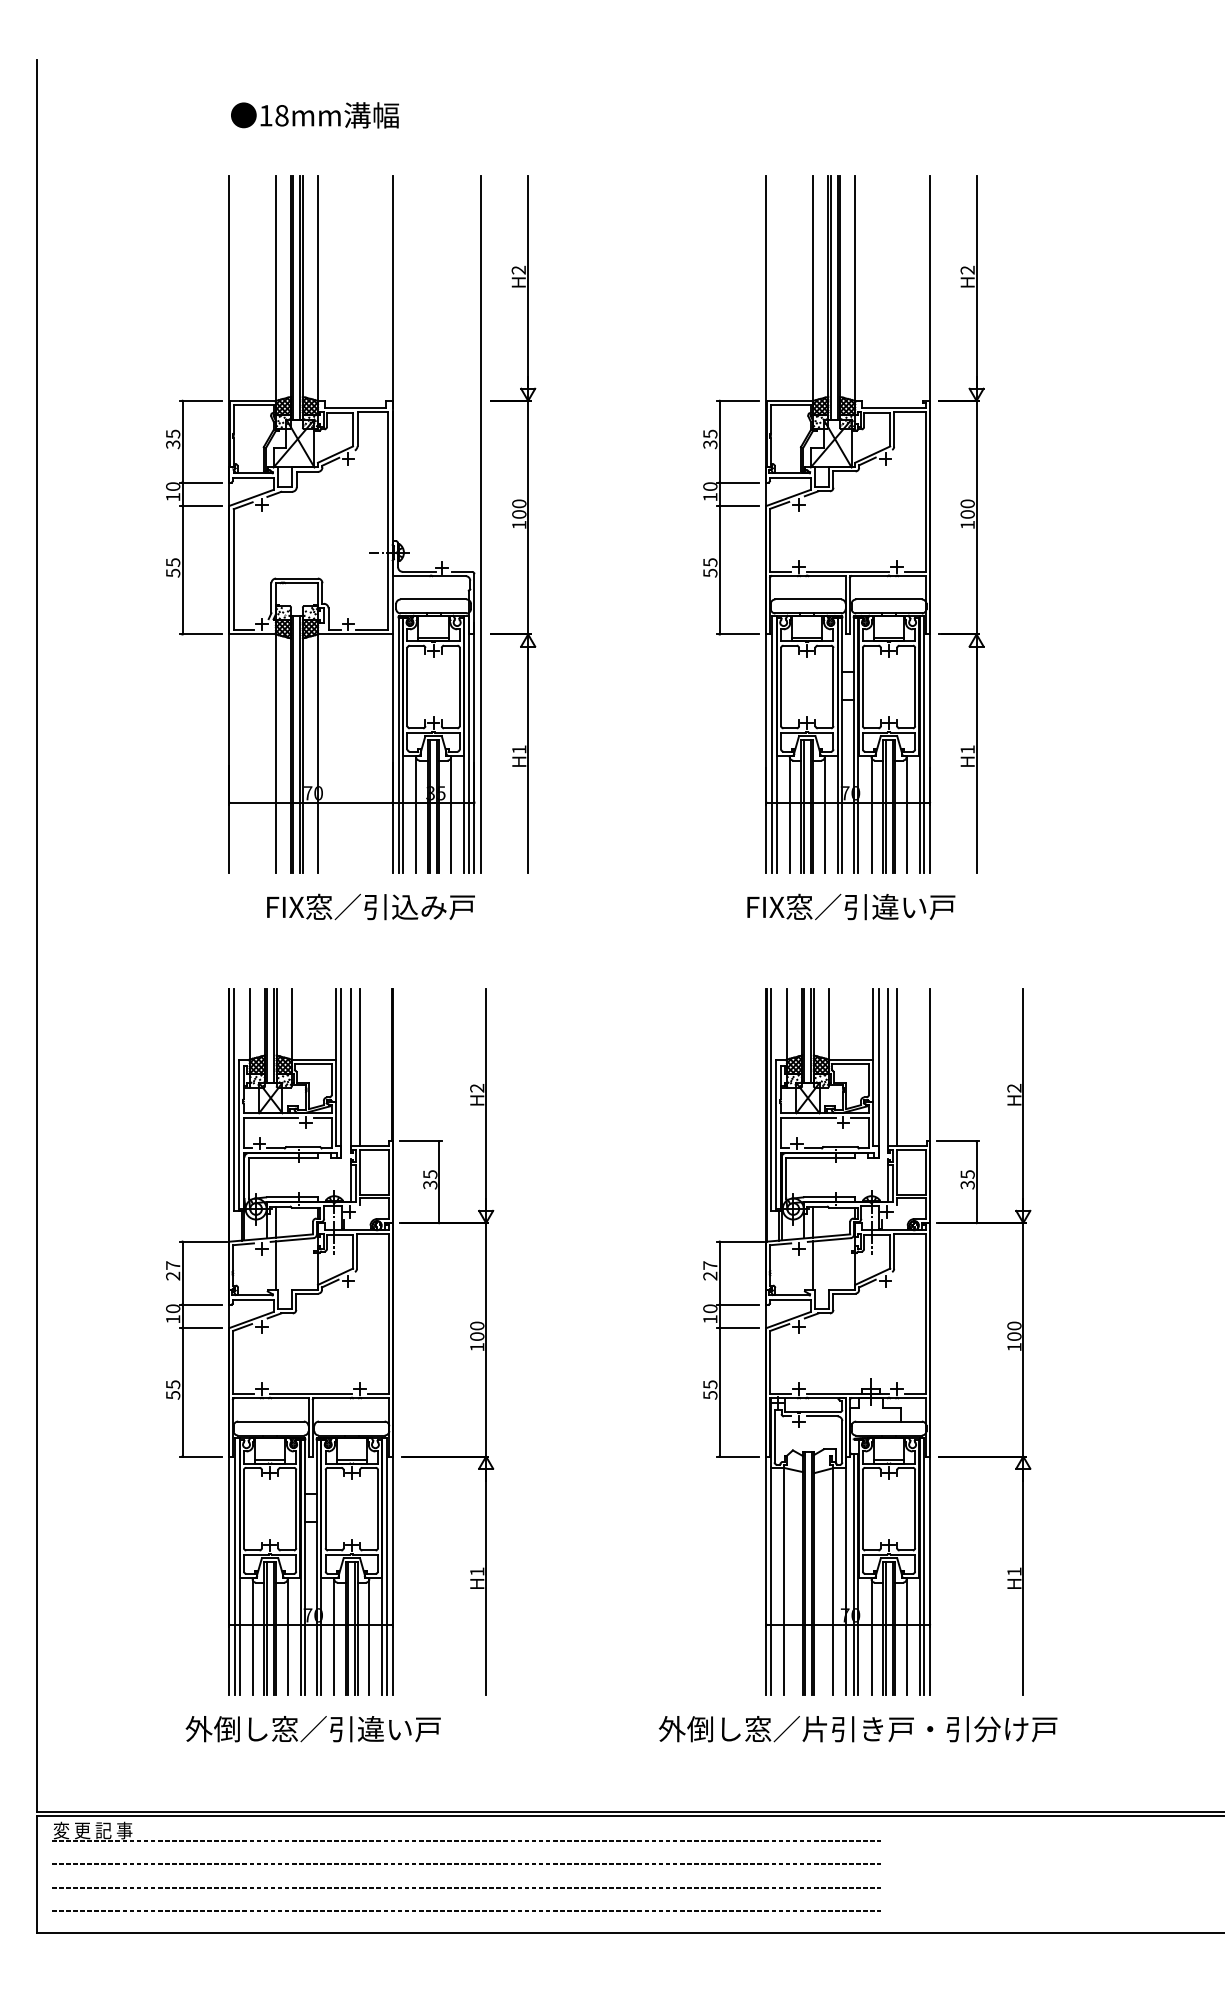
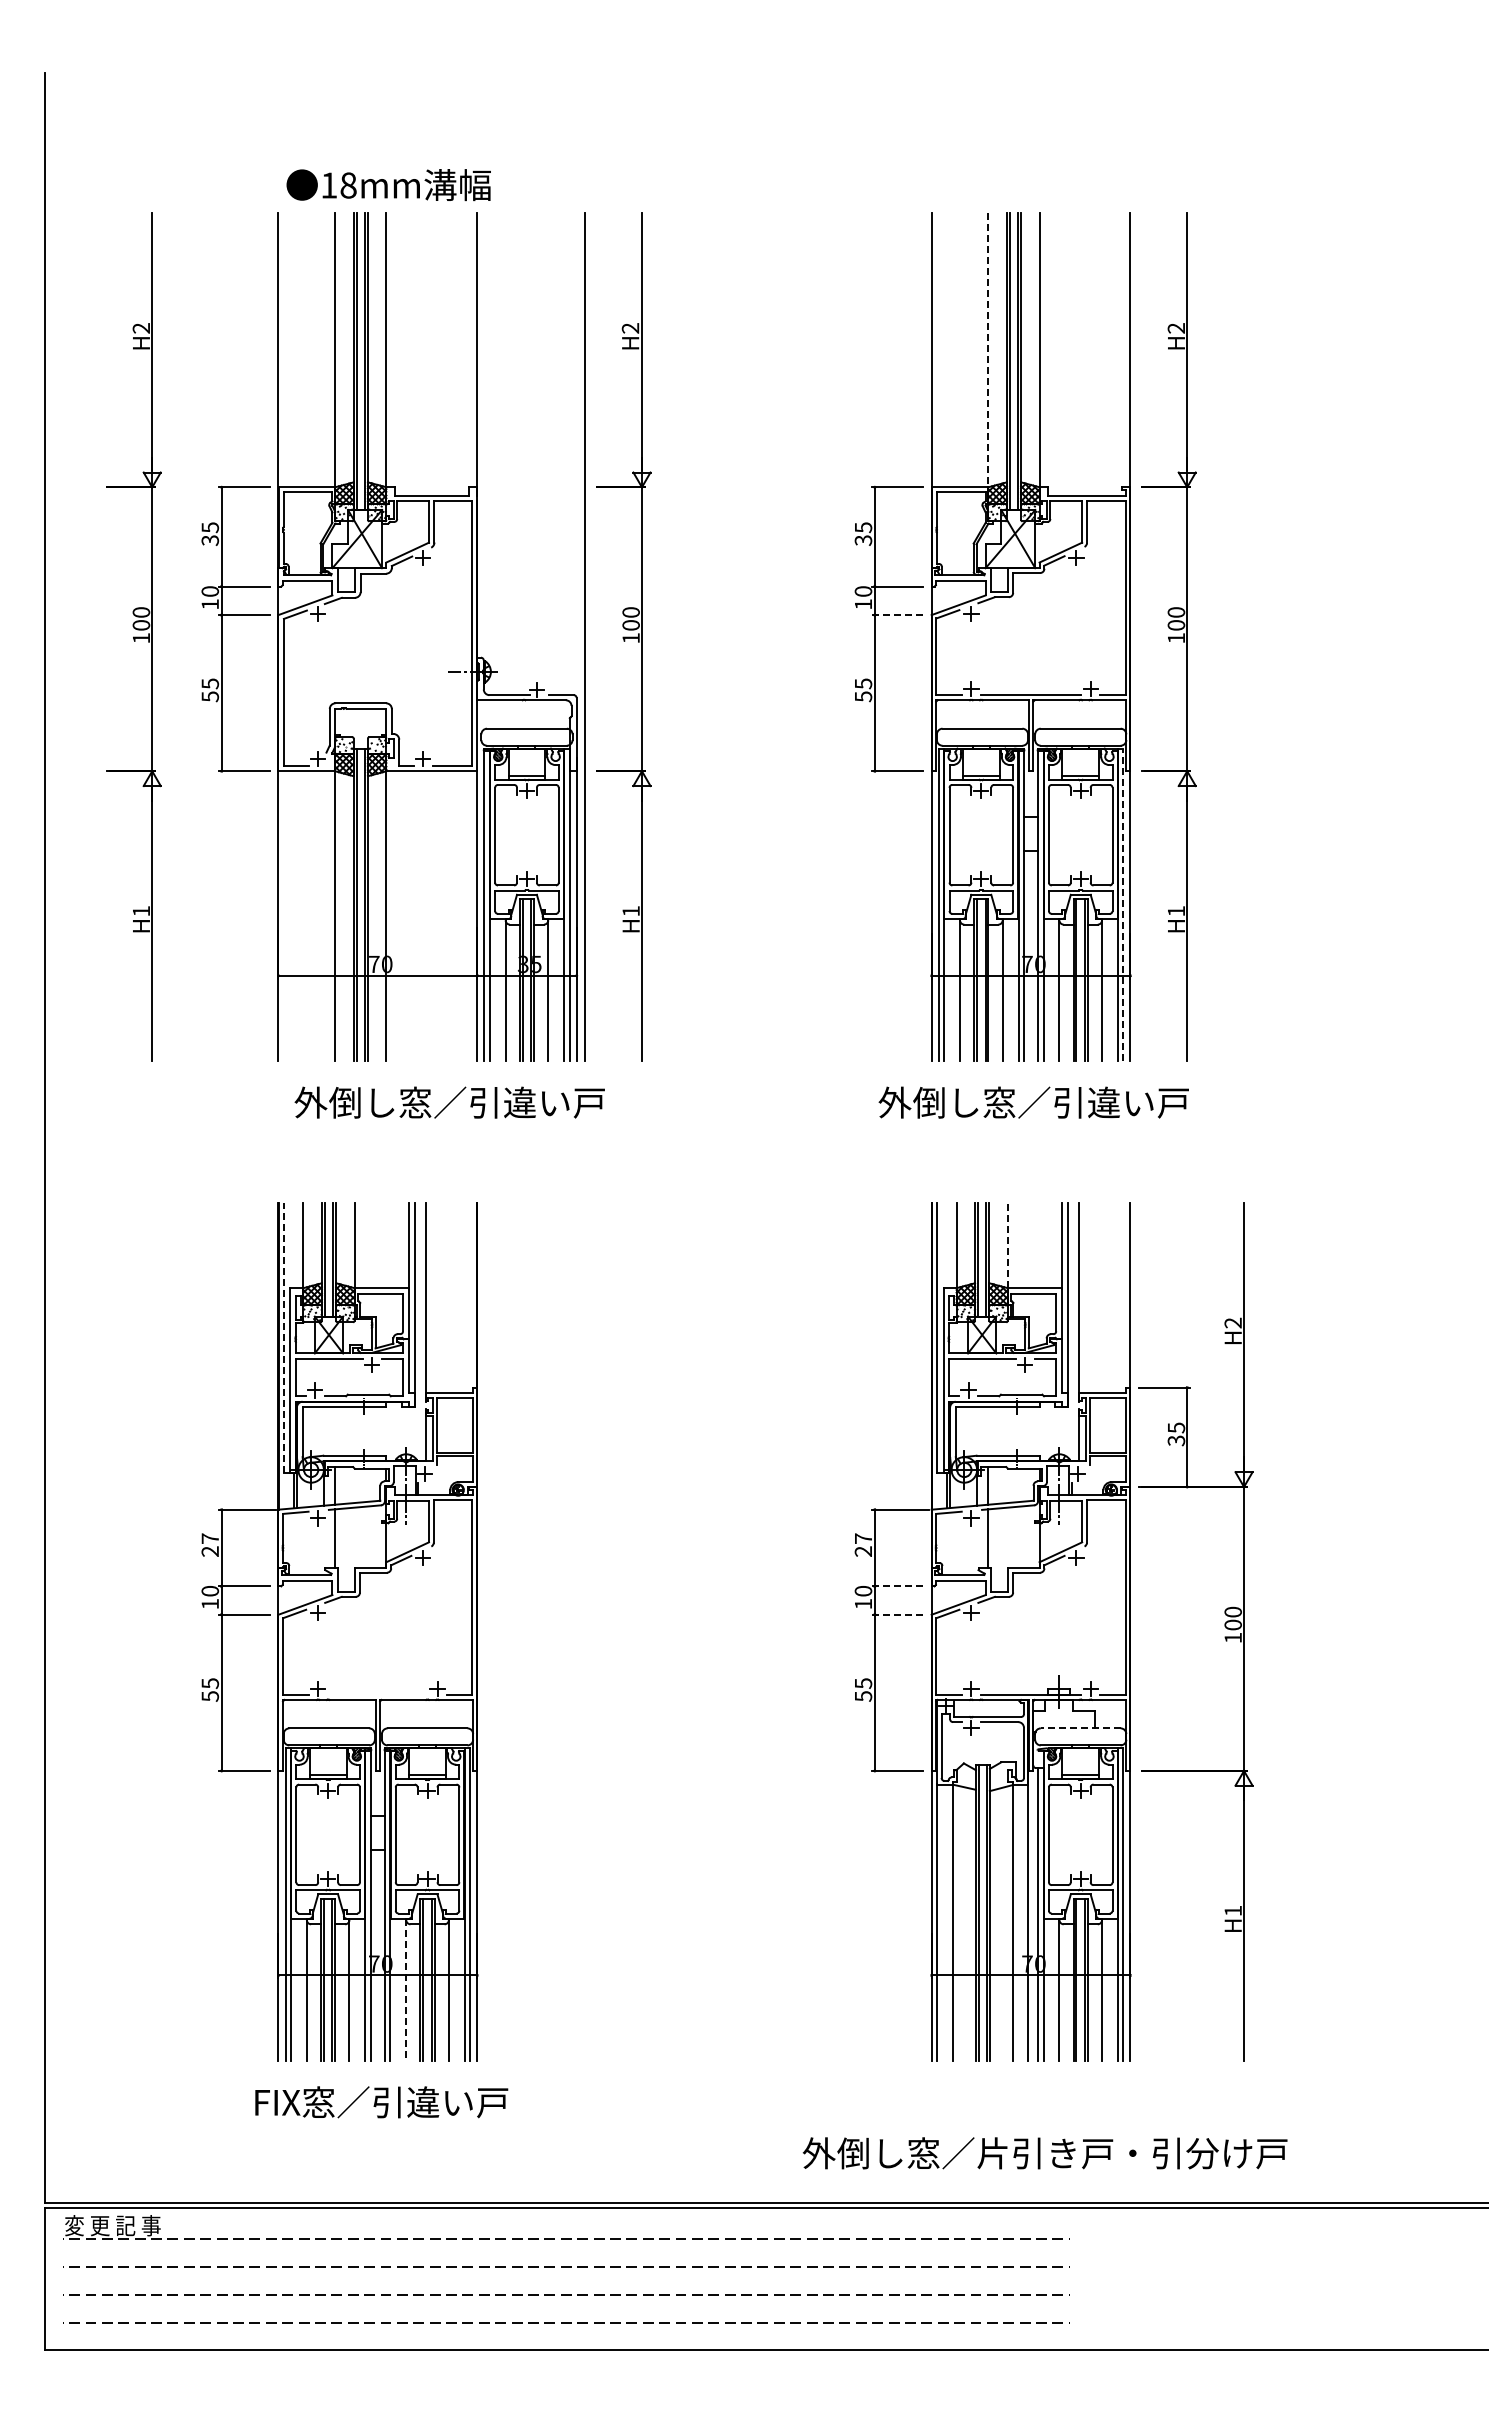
text: (314, 115) -> (388, 185), moved
line: (813, 288) -> (988, 350), solid -> dashed
line: (738, 506) -> (897, 615), solid -> dashed
part: (110, 523) -> (133, 636), added
line: (924, 744) -> (1123, 904), solid -> dashed
text: (369, 906) -> (449, 1102), FIX窓／引込み戸 -> 外倒し窓／引違い戸
text: (850, 906) -> (1033, 1102), FIX窓／引違い戸 -> 外倒し窓／引違い戸
line: (828, 1024) -> (1007, 1245), solid -> dashed
line: (360, 1067) -> (437, 1297), removed
line: (897, 1067) -> (1090, 1297), removed
line: (234, 1100) -> (284, 1337), solid -> dashed
line: (738, 1304) -> (897, 1586), solid -> dashed
line: (738, 1327) -> (897, 1614), solid -> dashed
part: (470, 1337) -> (571, 1626), removed
line: (310, 1394) -> (377, 1695), removed
line: (888, 1421) -> (1080, 1728), solid -> dashed
line: (334, 1636) -> (406, 1989), solid -> dashed
text: (313, 1729) -> (380, 2102), 外倒し窓／引違い戸 -> FIX窓／引違い戸
text: (857, 1729) -> (1044, 2153), moved

